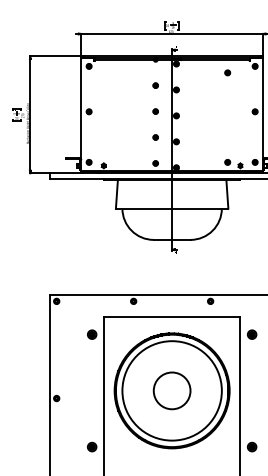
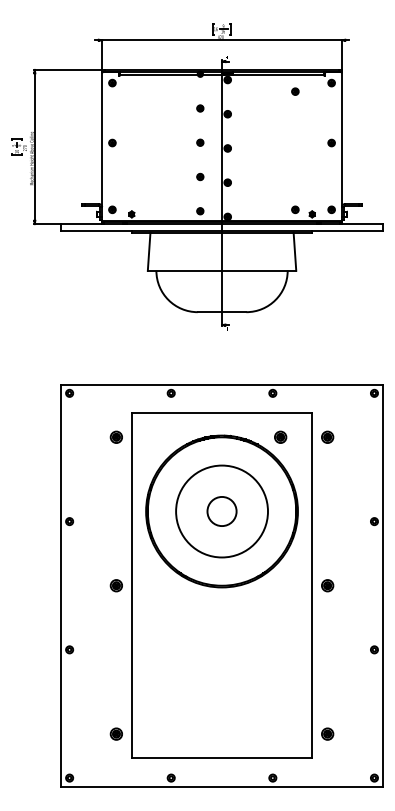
part: (216, 334) -> (280, 436), added
circle: (171, 390) -> (221, 511), size x0.6
circle: (171, 390) -> (221, 511), size x0.7

